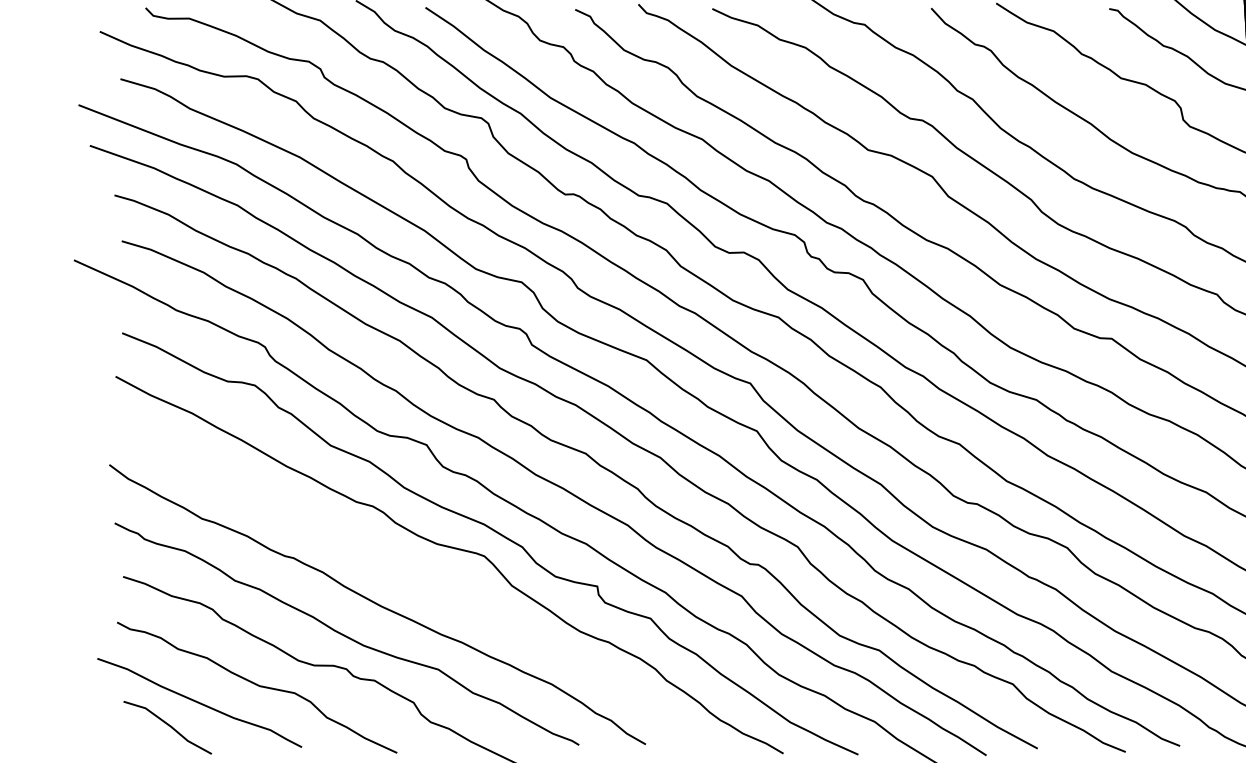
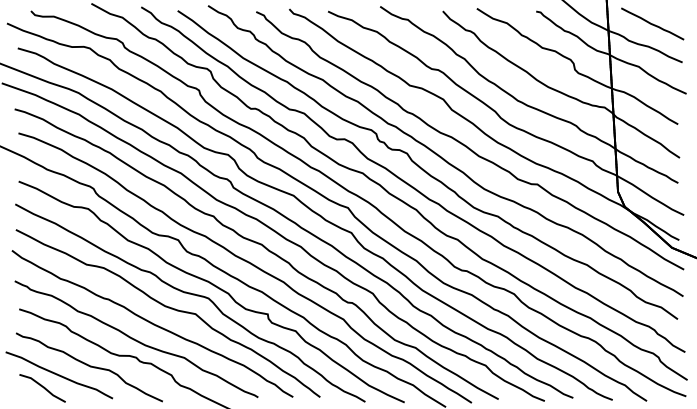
part: (405, 584) -> (167, 313), added

